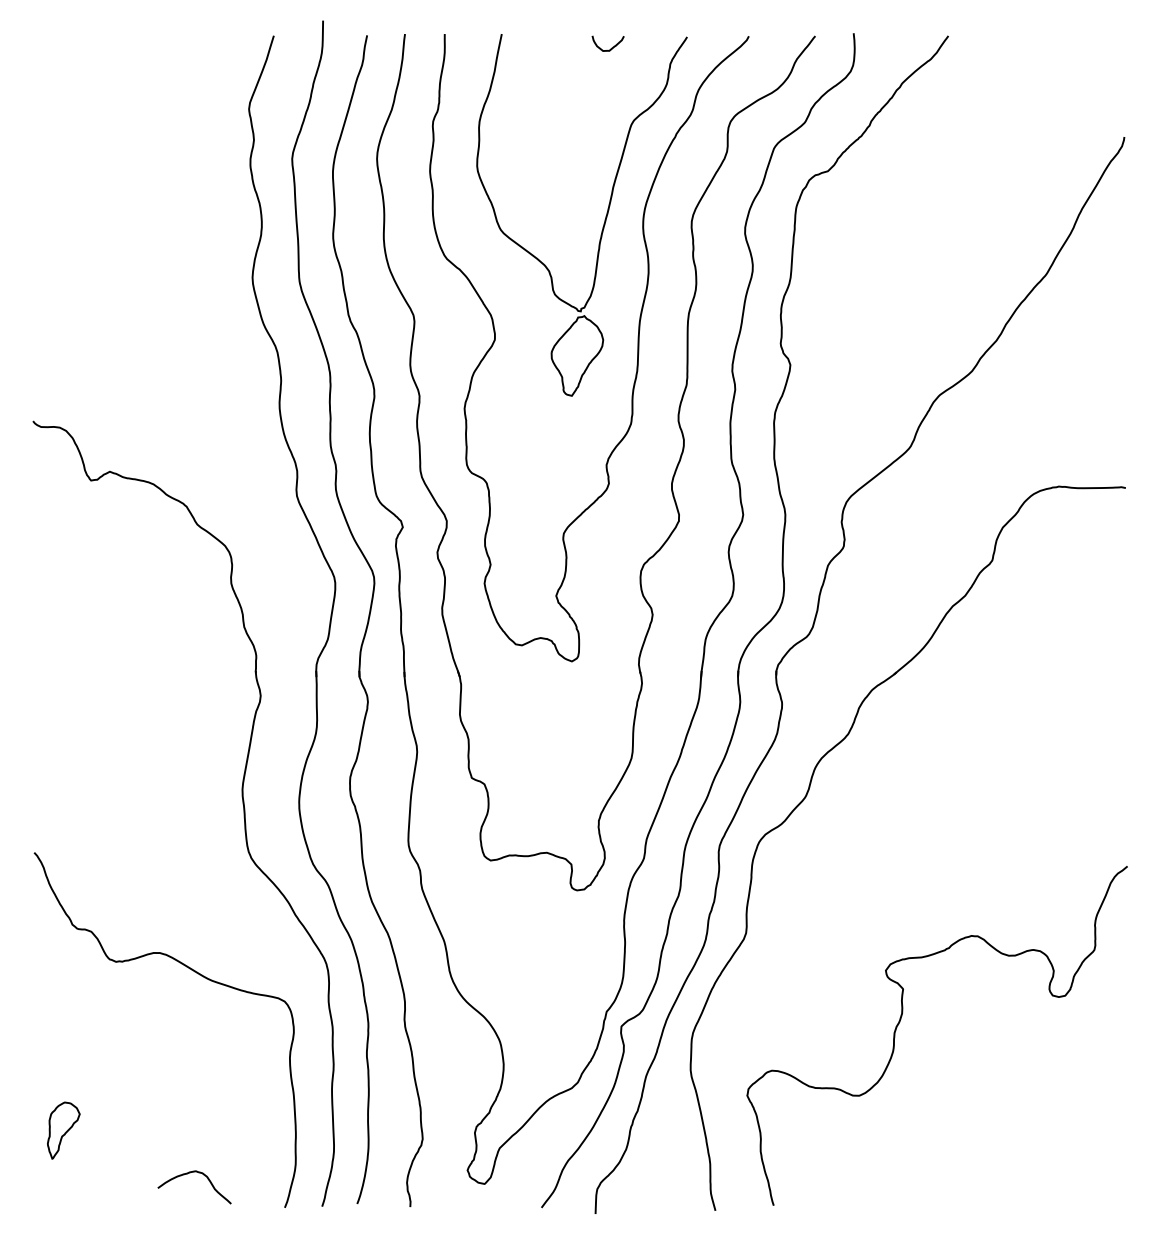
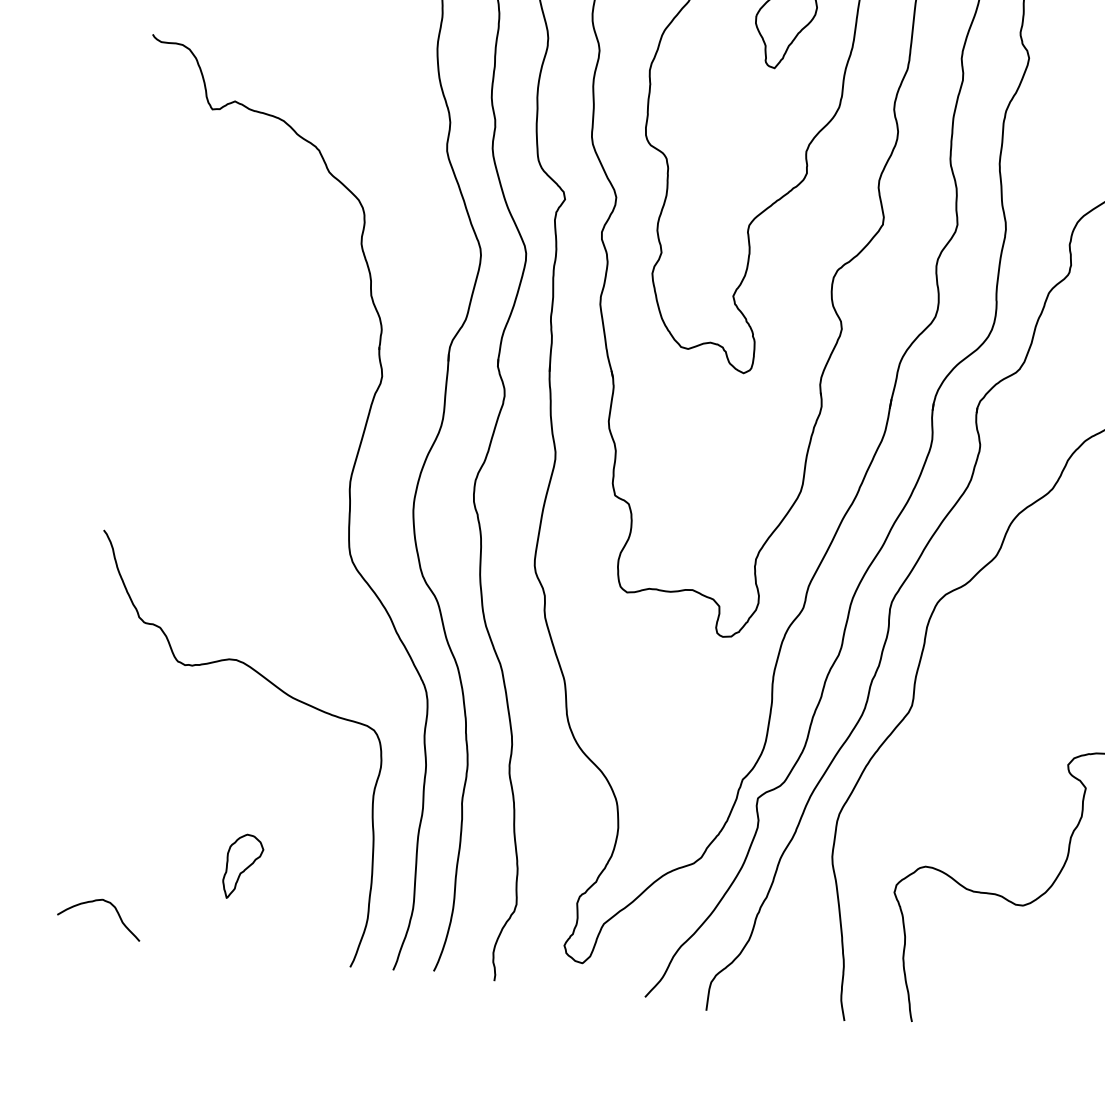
part: (63, 1130) -> (242, 866), moved
curve: (190, 1173) -> (96, 901), moved

